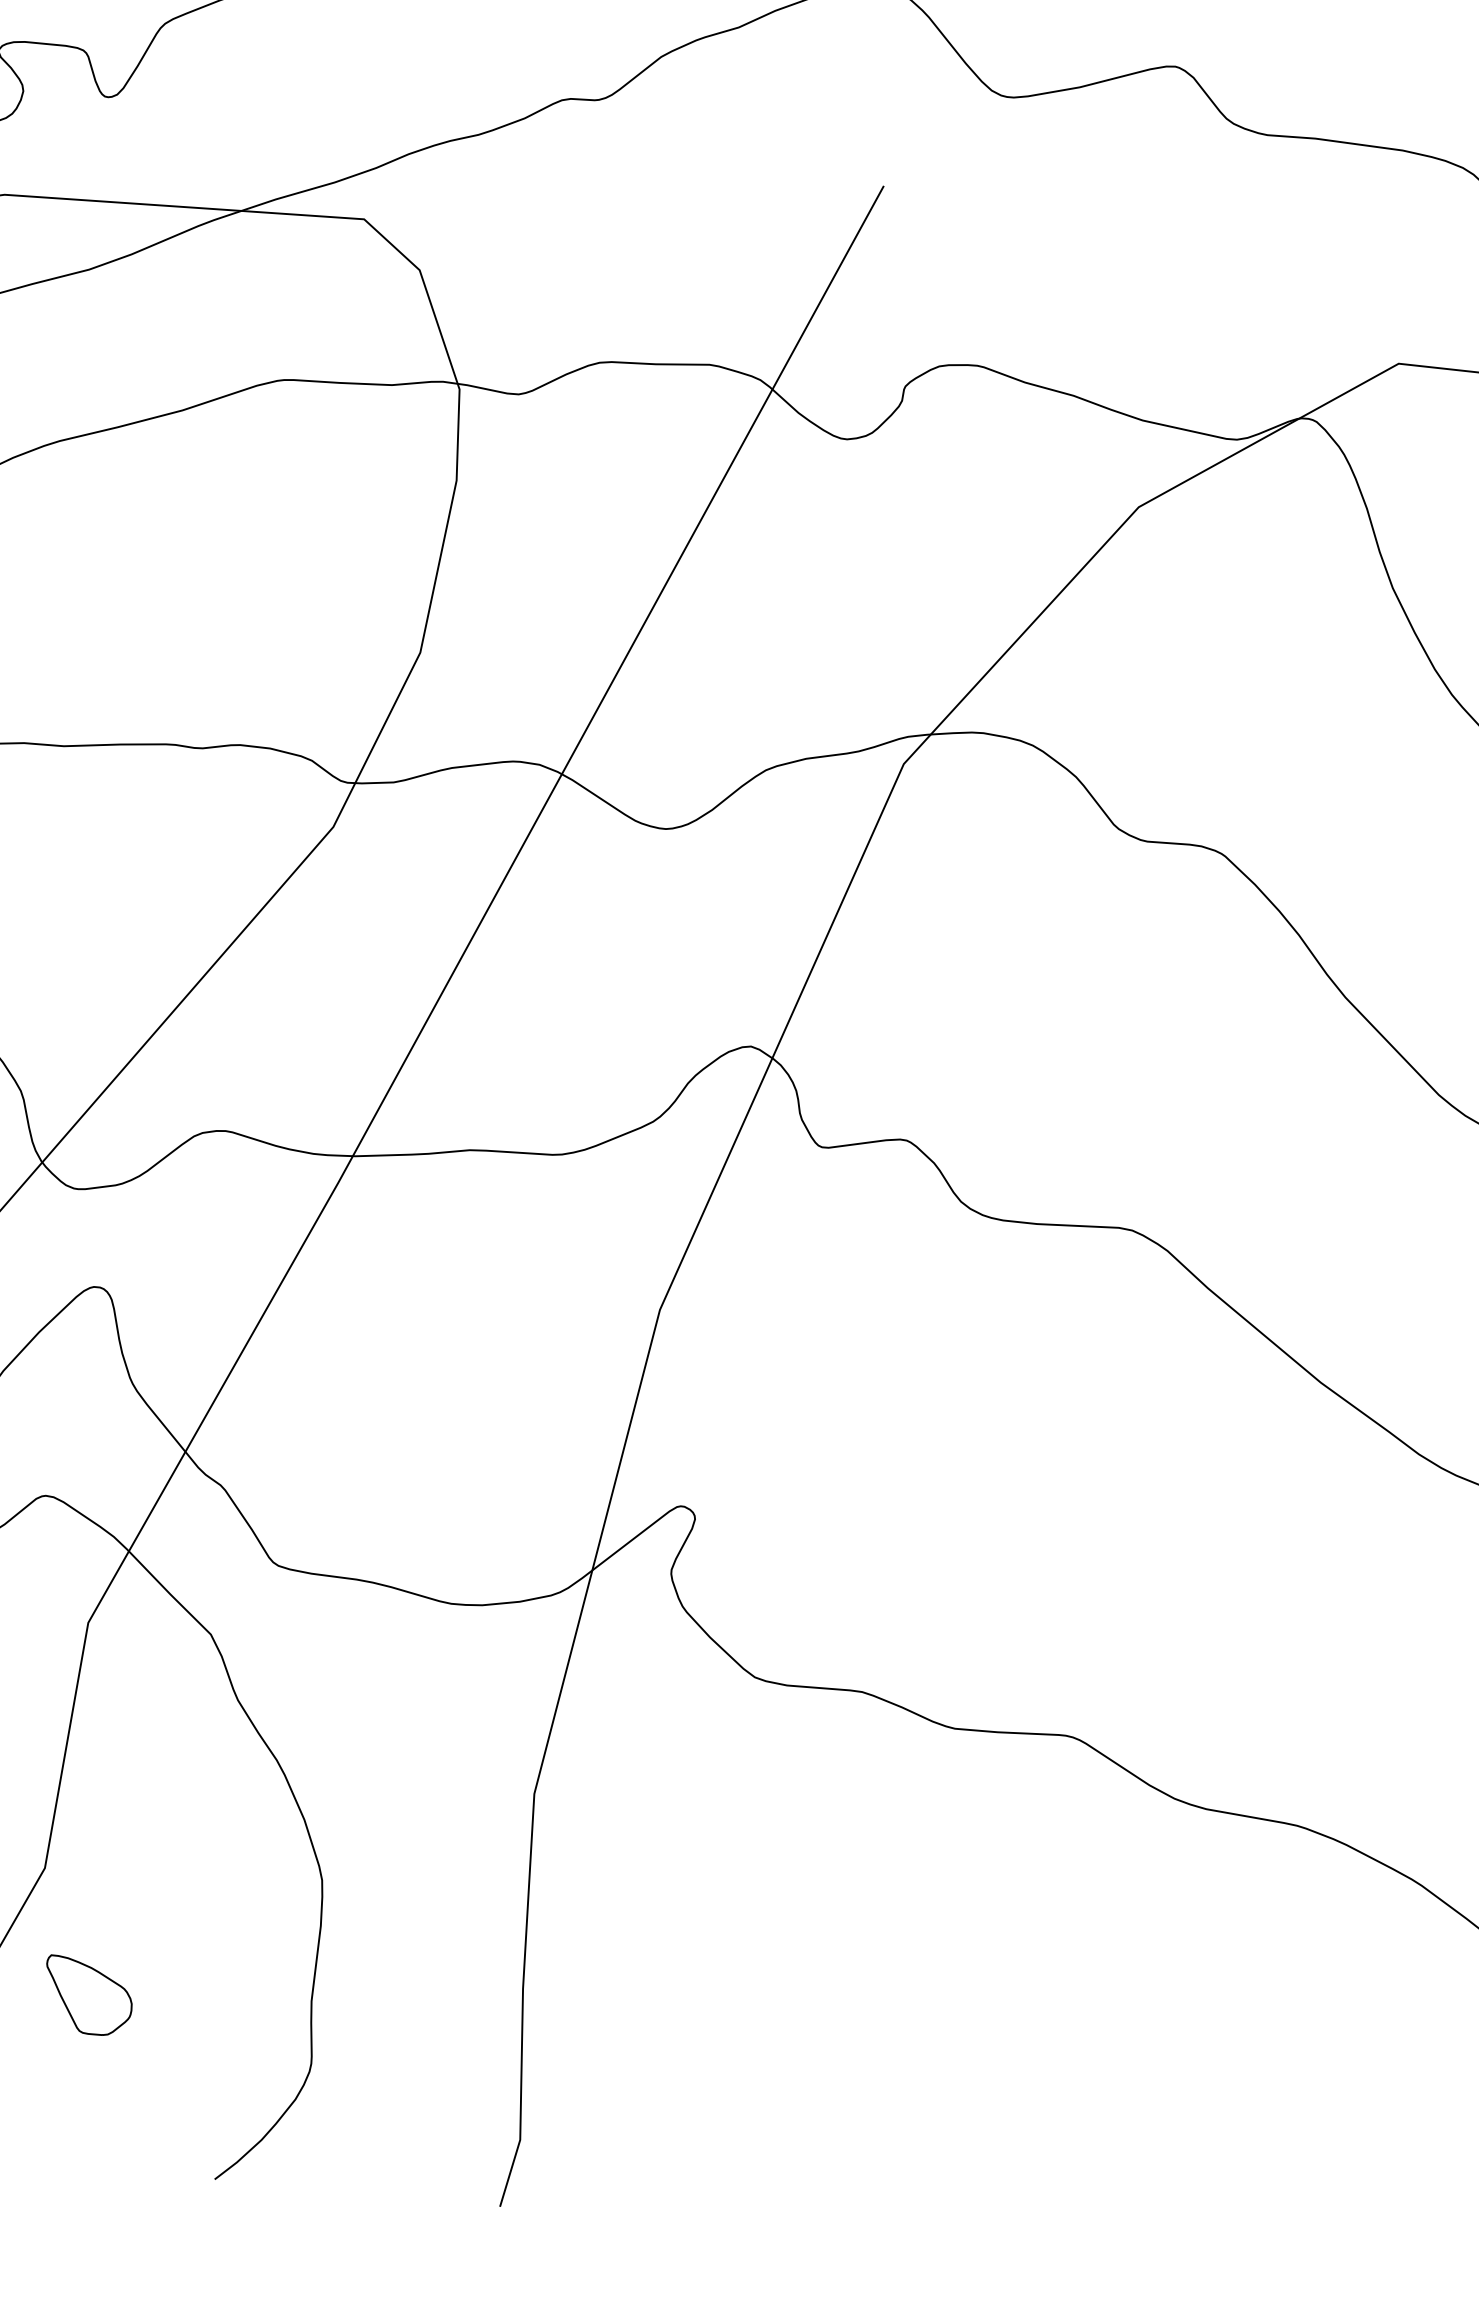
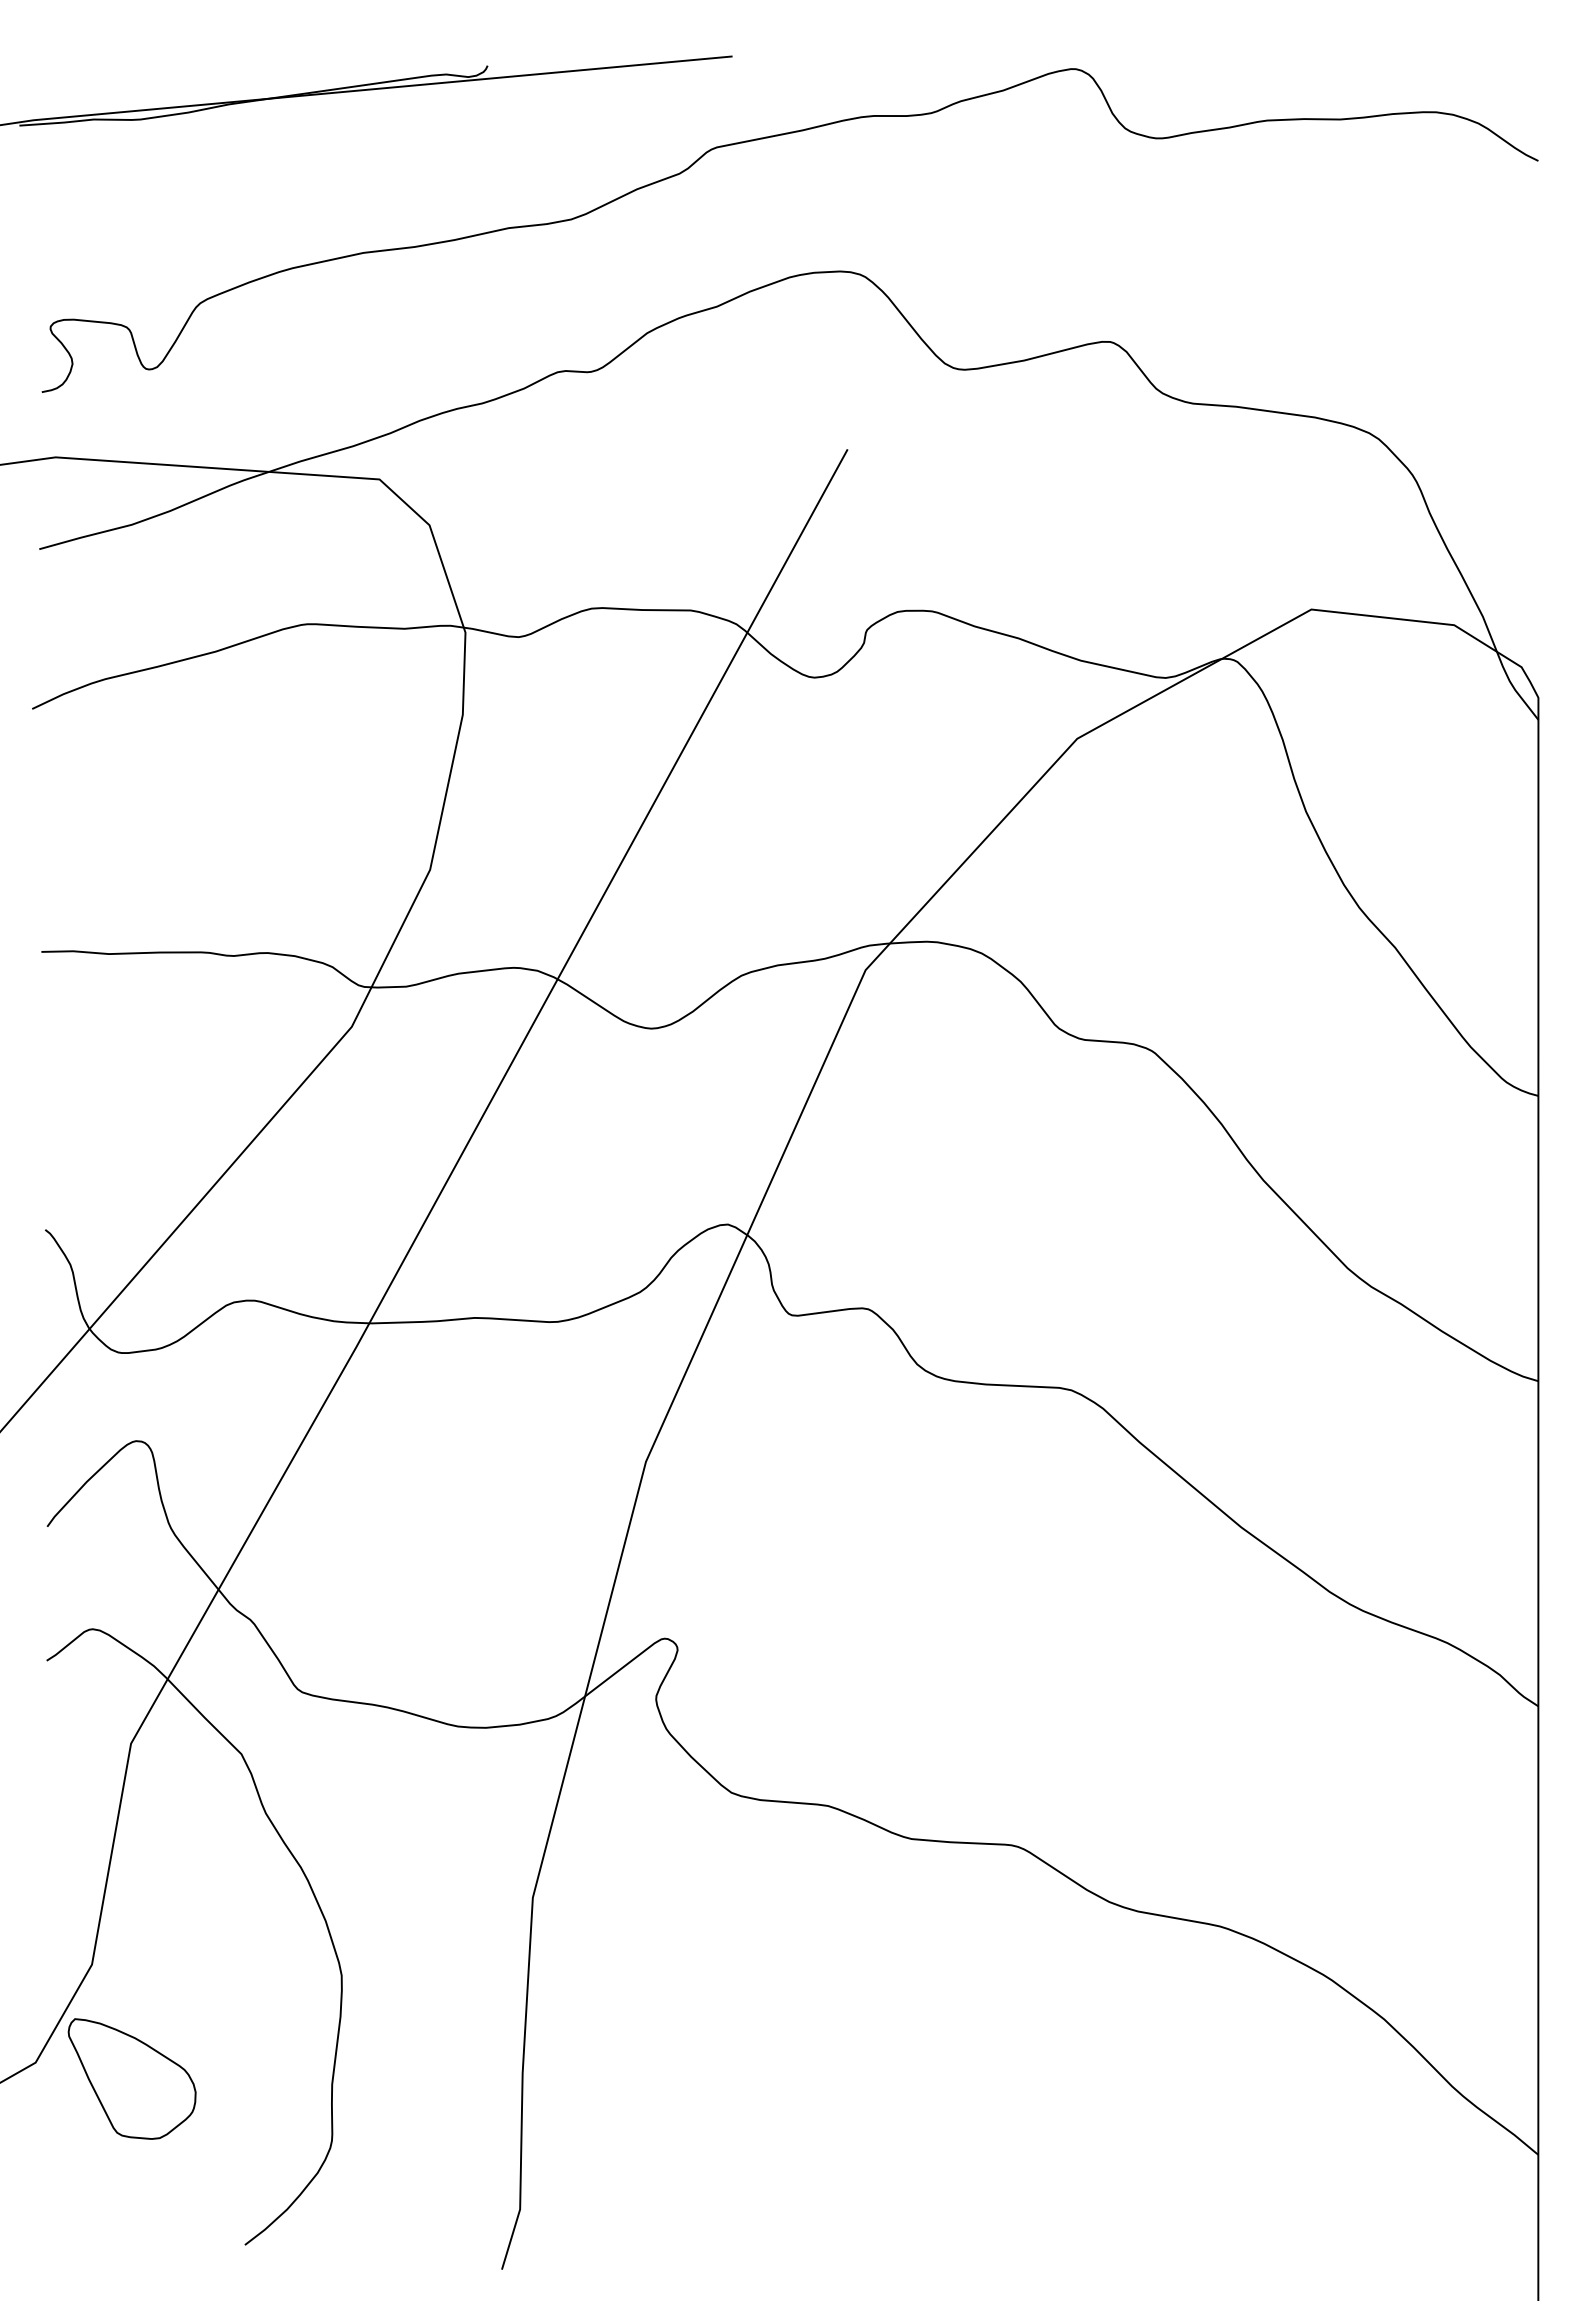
part: (88, 1994) -> (131, 2078), size x1.67

